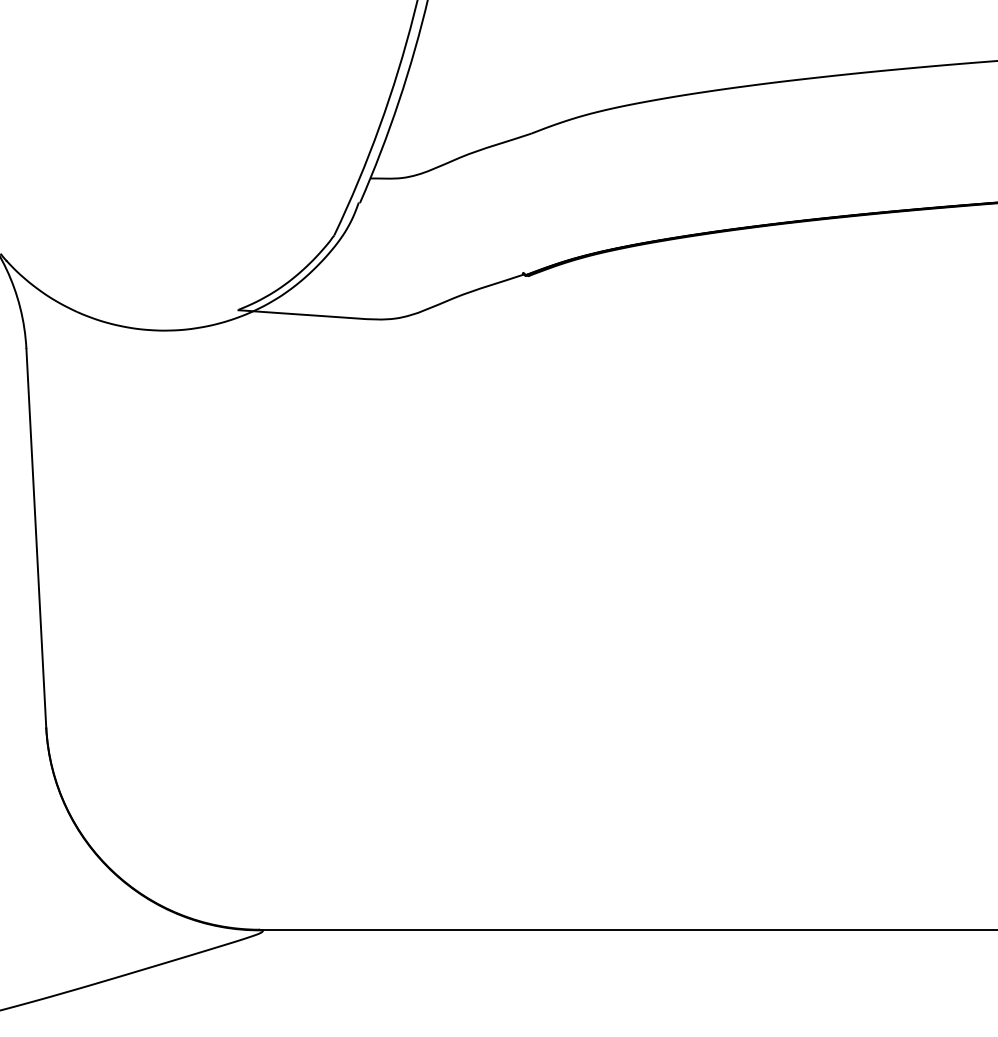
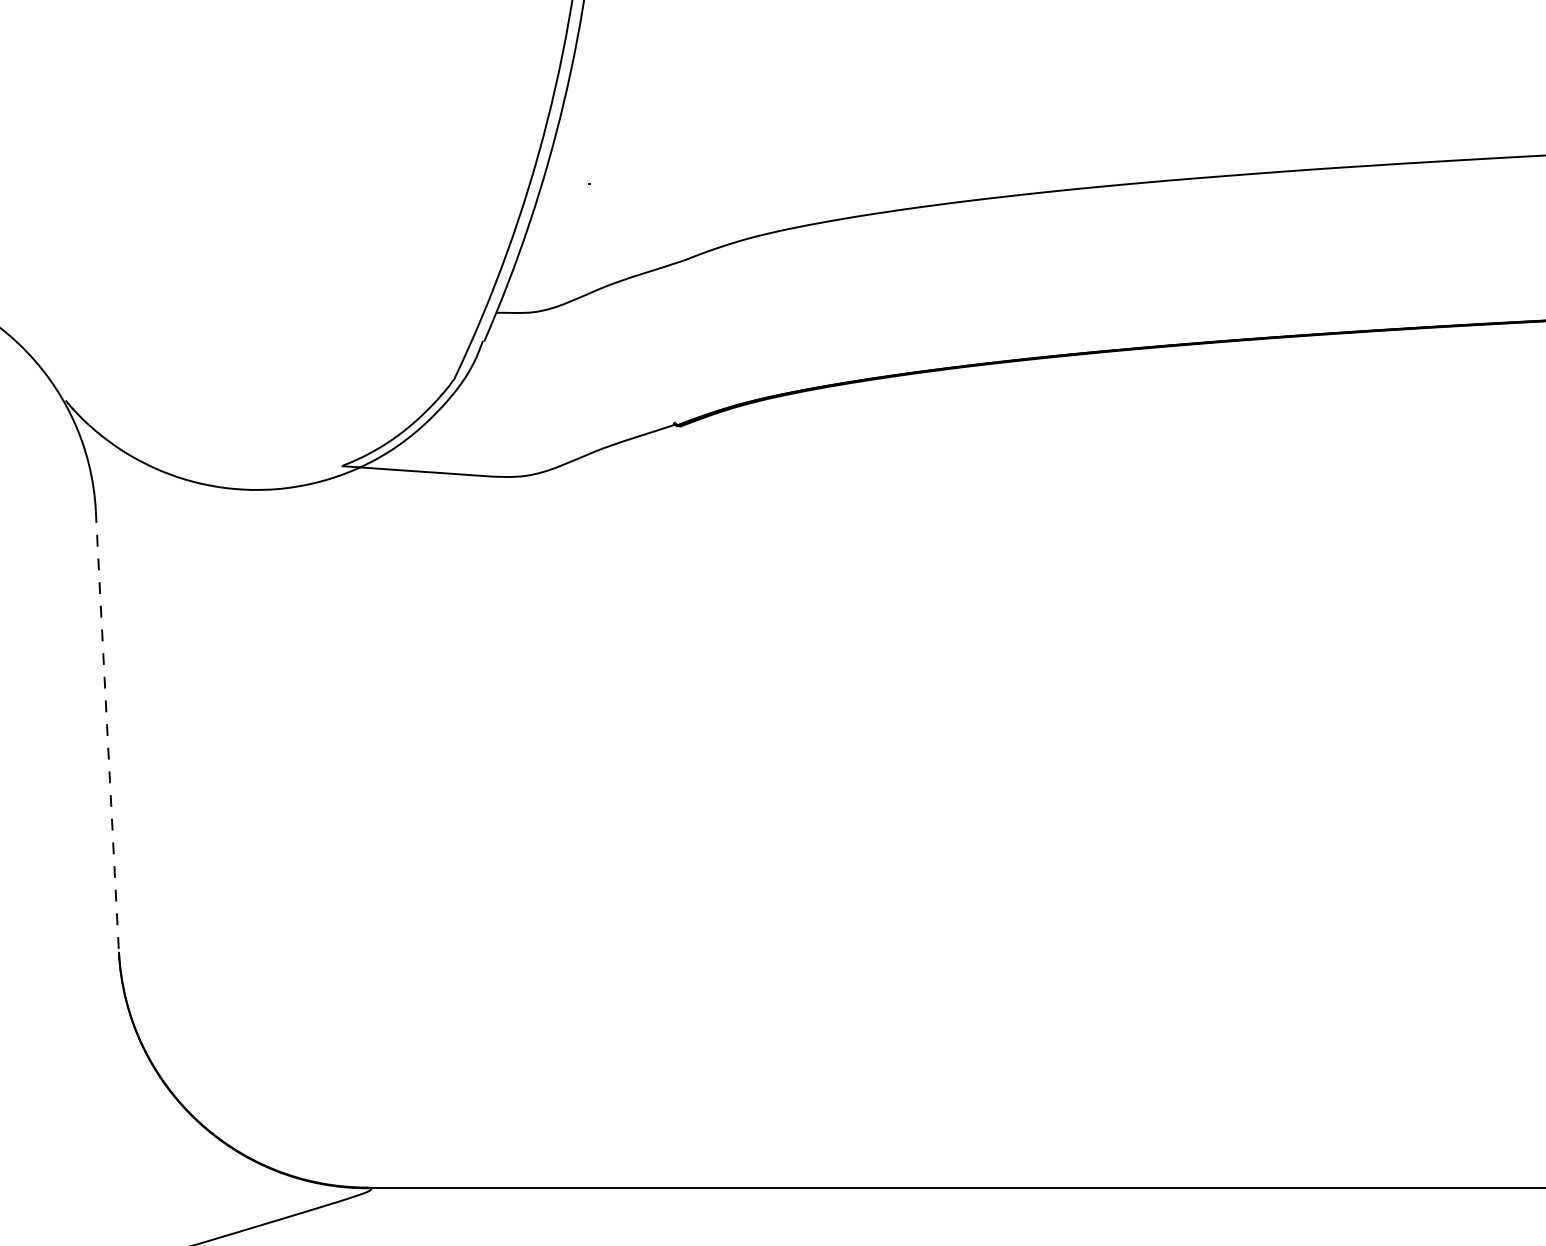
line: (36, 538) -> (107, 731), solid -> dashed

